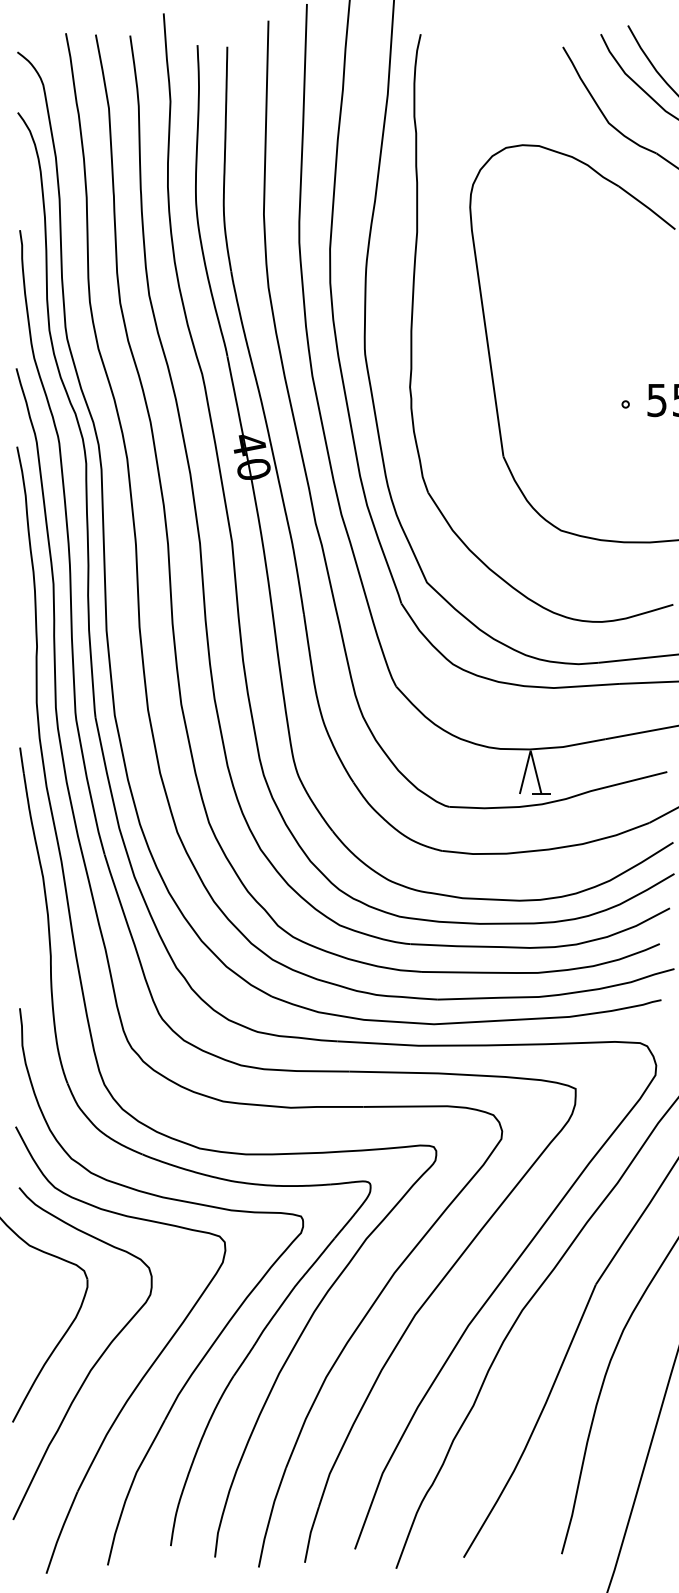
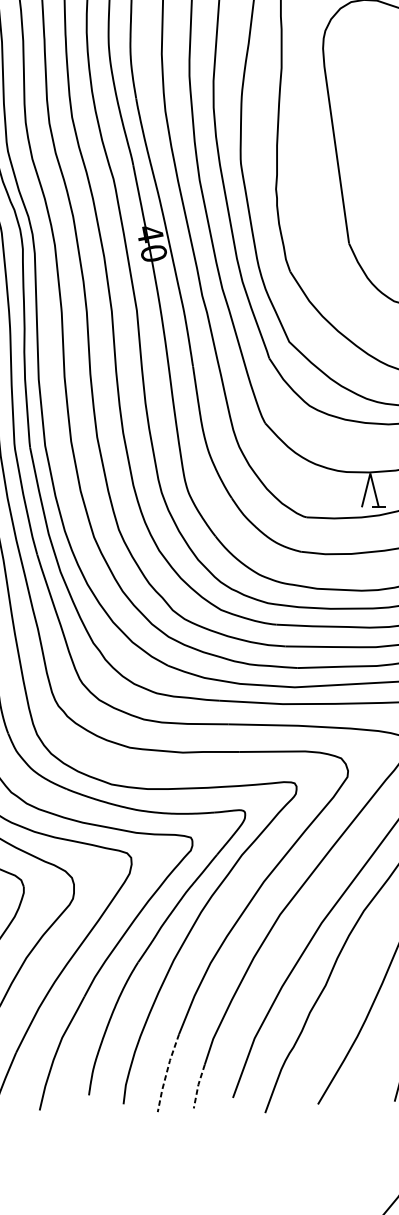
line: (270, 1517) -> (166, 1072), solid -> dashed
line: (310, 1534) -> (198, 1086), solid -> dashed

